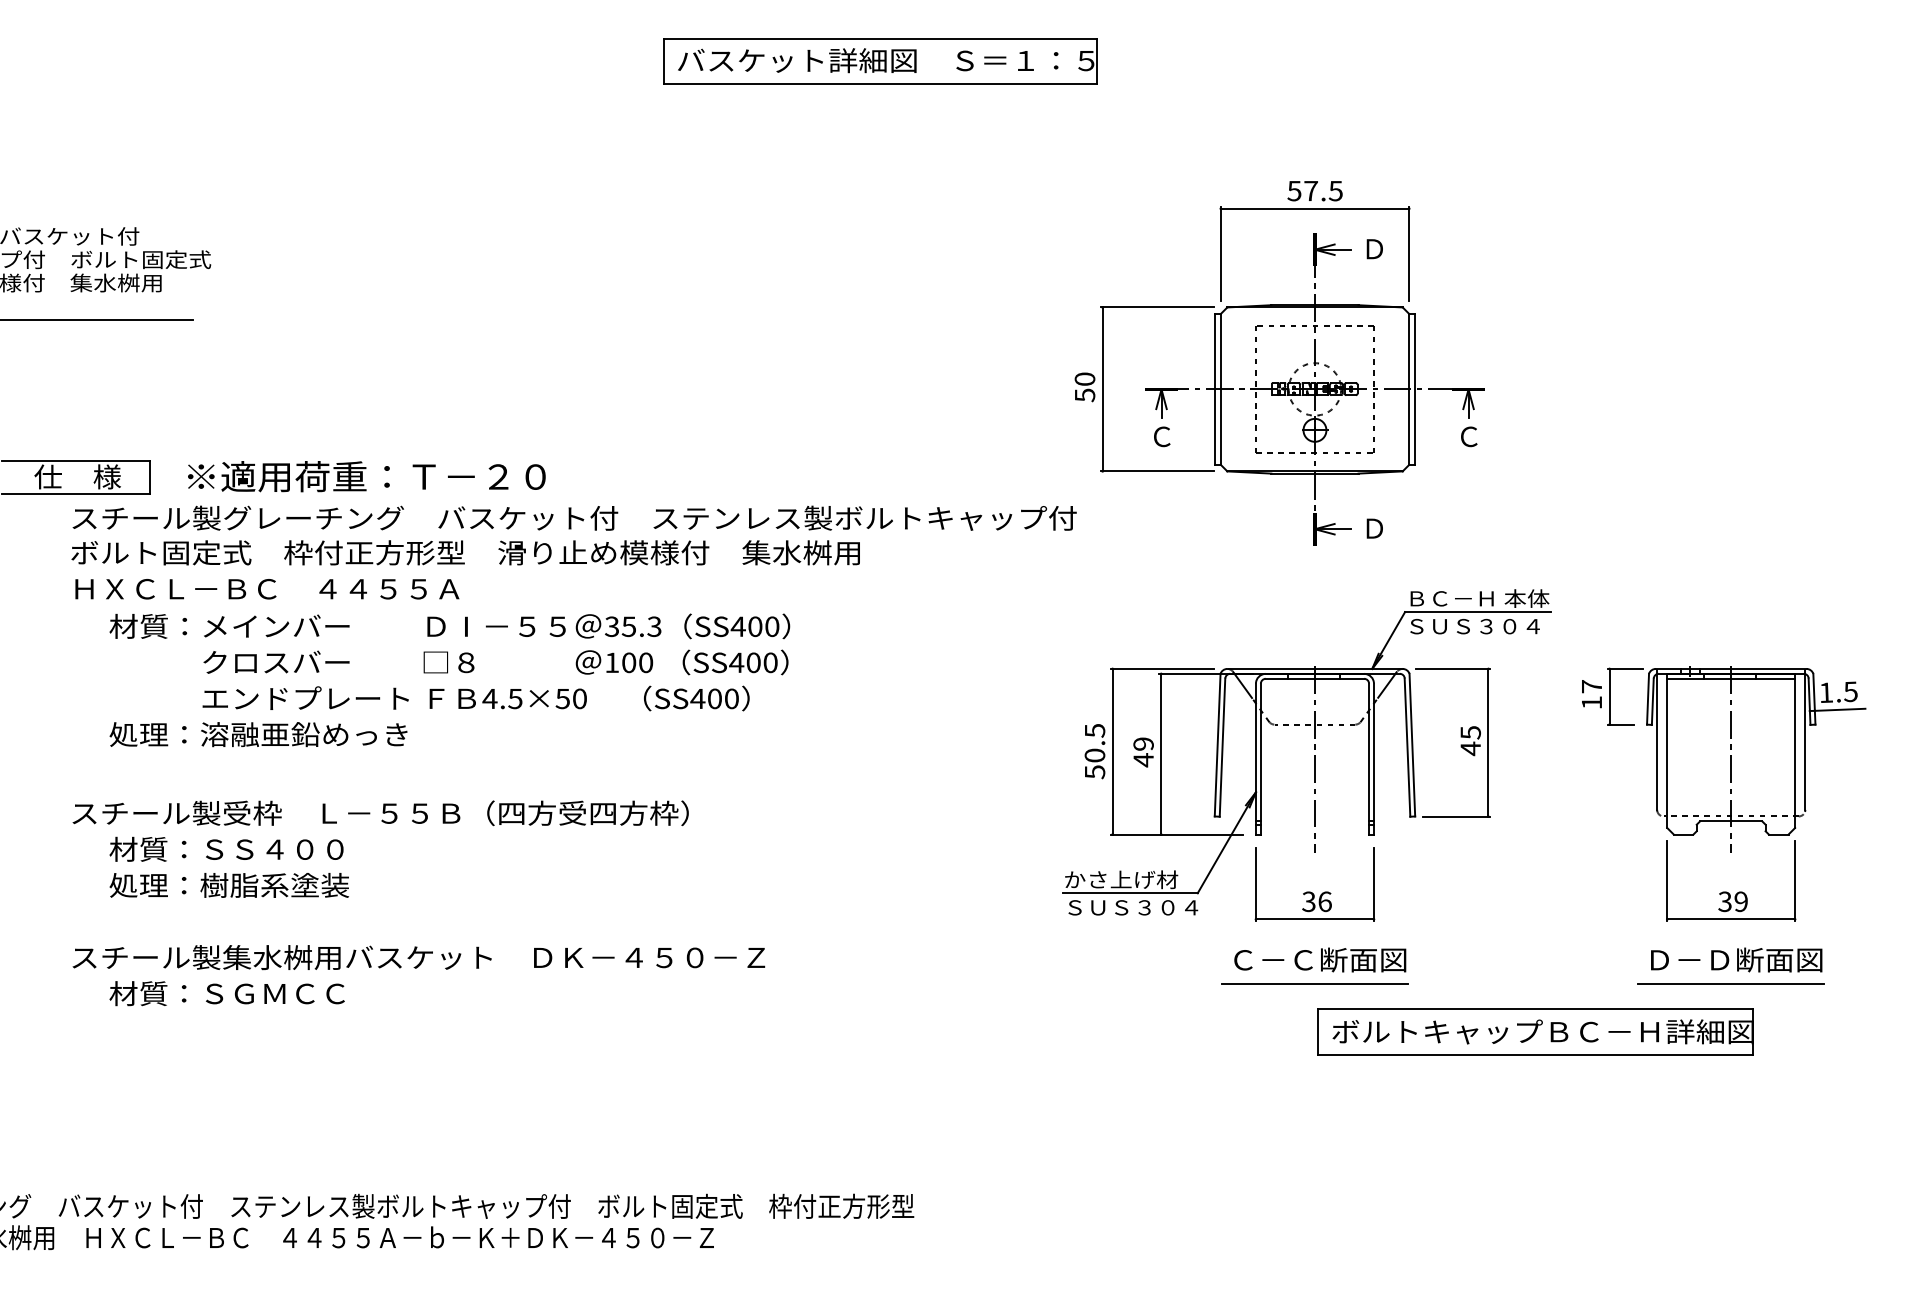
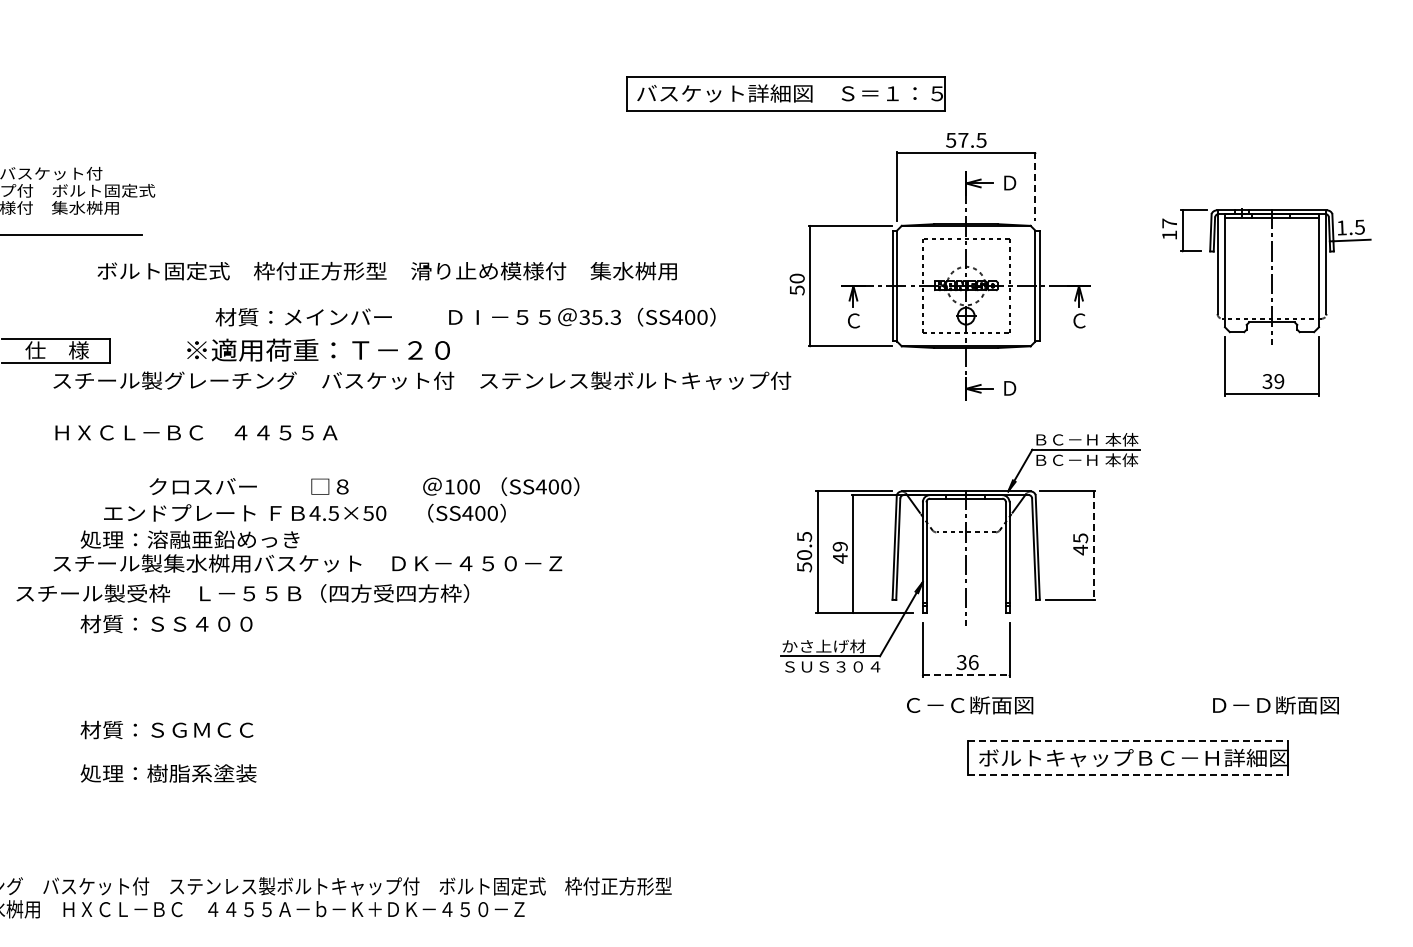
part: (879, 60) -> (785, 93), moved
line: (1409, 253) -> (1035, 186), solid -> dashed
text: (366, 475) -> (318, 349), moved
text: (464, 551) -> (386, 270), moved
text: (449, 625) -> (465, 316), moved
text: (1480, 625) -> (1087, 459), ＳＵＳ３０４ -> ＢＣ－Ｈ 本体
text: (475, 697) -> (304, 512), moved
line: (1488, 743) -> (1093, 546), solid -> dashed
part: (1723, 794) -> (1266, 302), moved
text: (380, 813) -> (242, 593), moved
text: (229, 885) -> (168, 773), moved
line: (1315, 919) -> (966, 675), solid -> dashed
text: (418, 957) -> (307, 563), moved
line: (1315, 983) -> (966, 722), removed
line: (1730, 983) -> (1271, 722), removed
line: (1535, 1009) -> (1128, 741), solid -> dashed
line: (1535, 1055) -> (1128, 775), solid -> dashed

